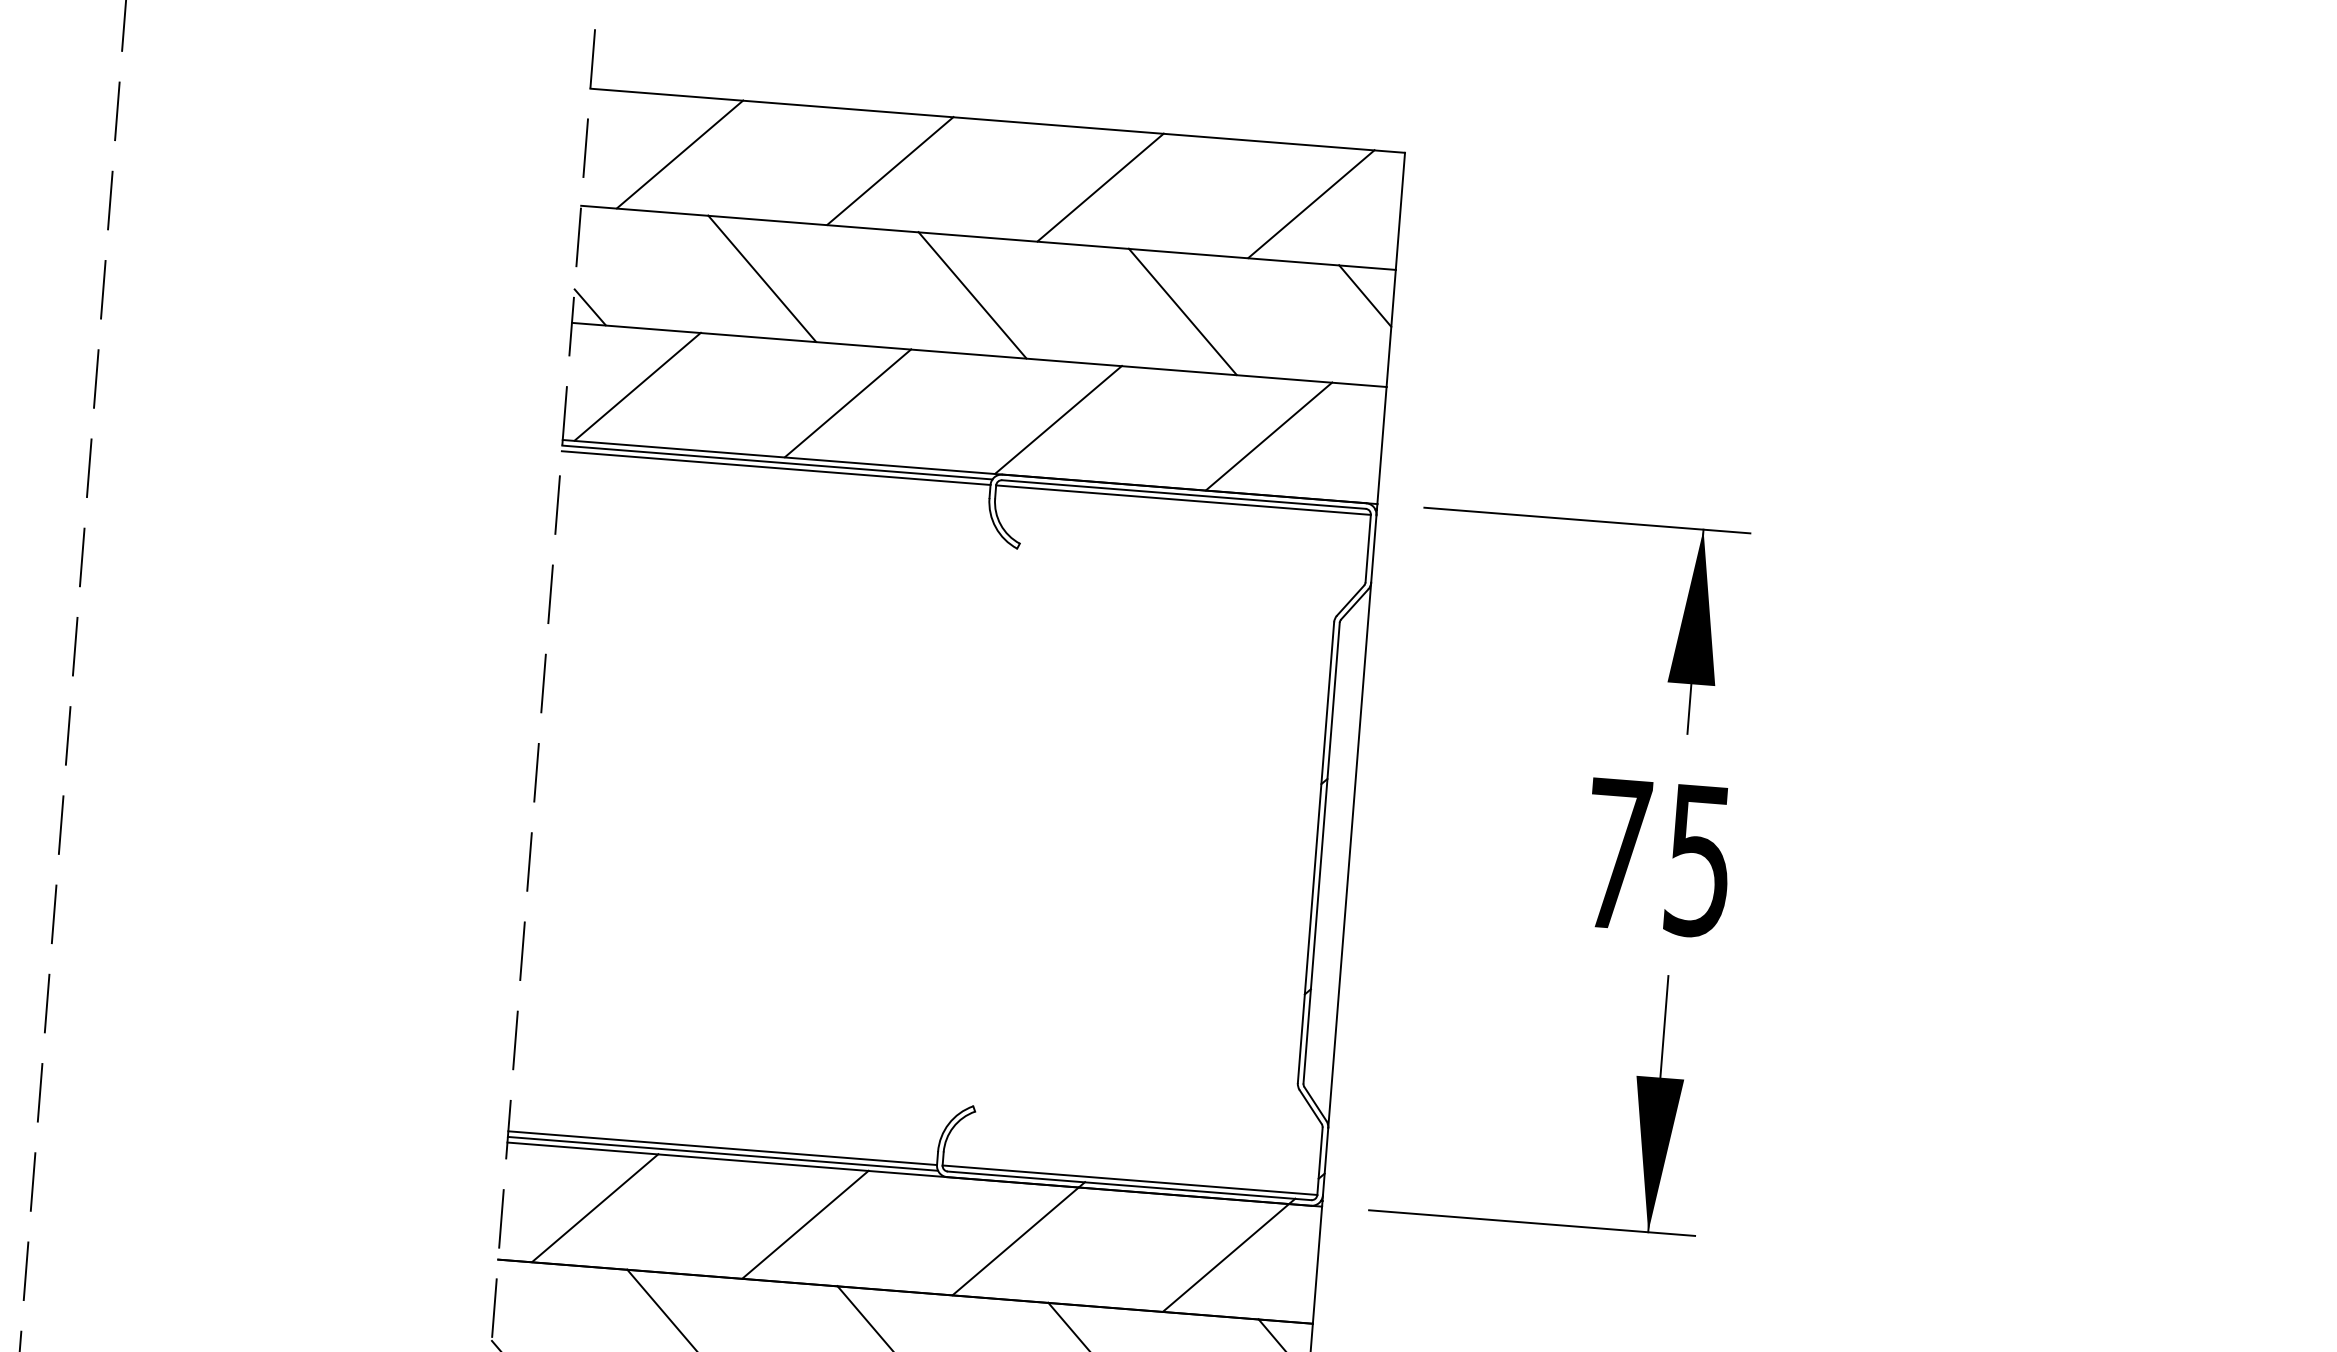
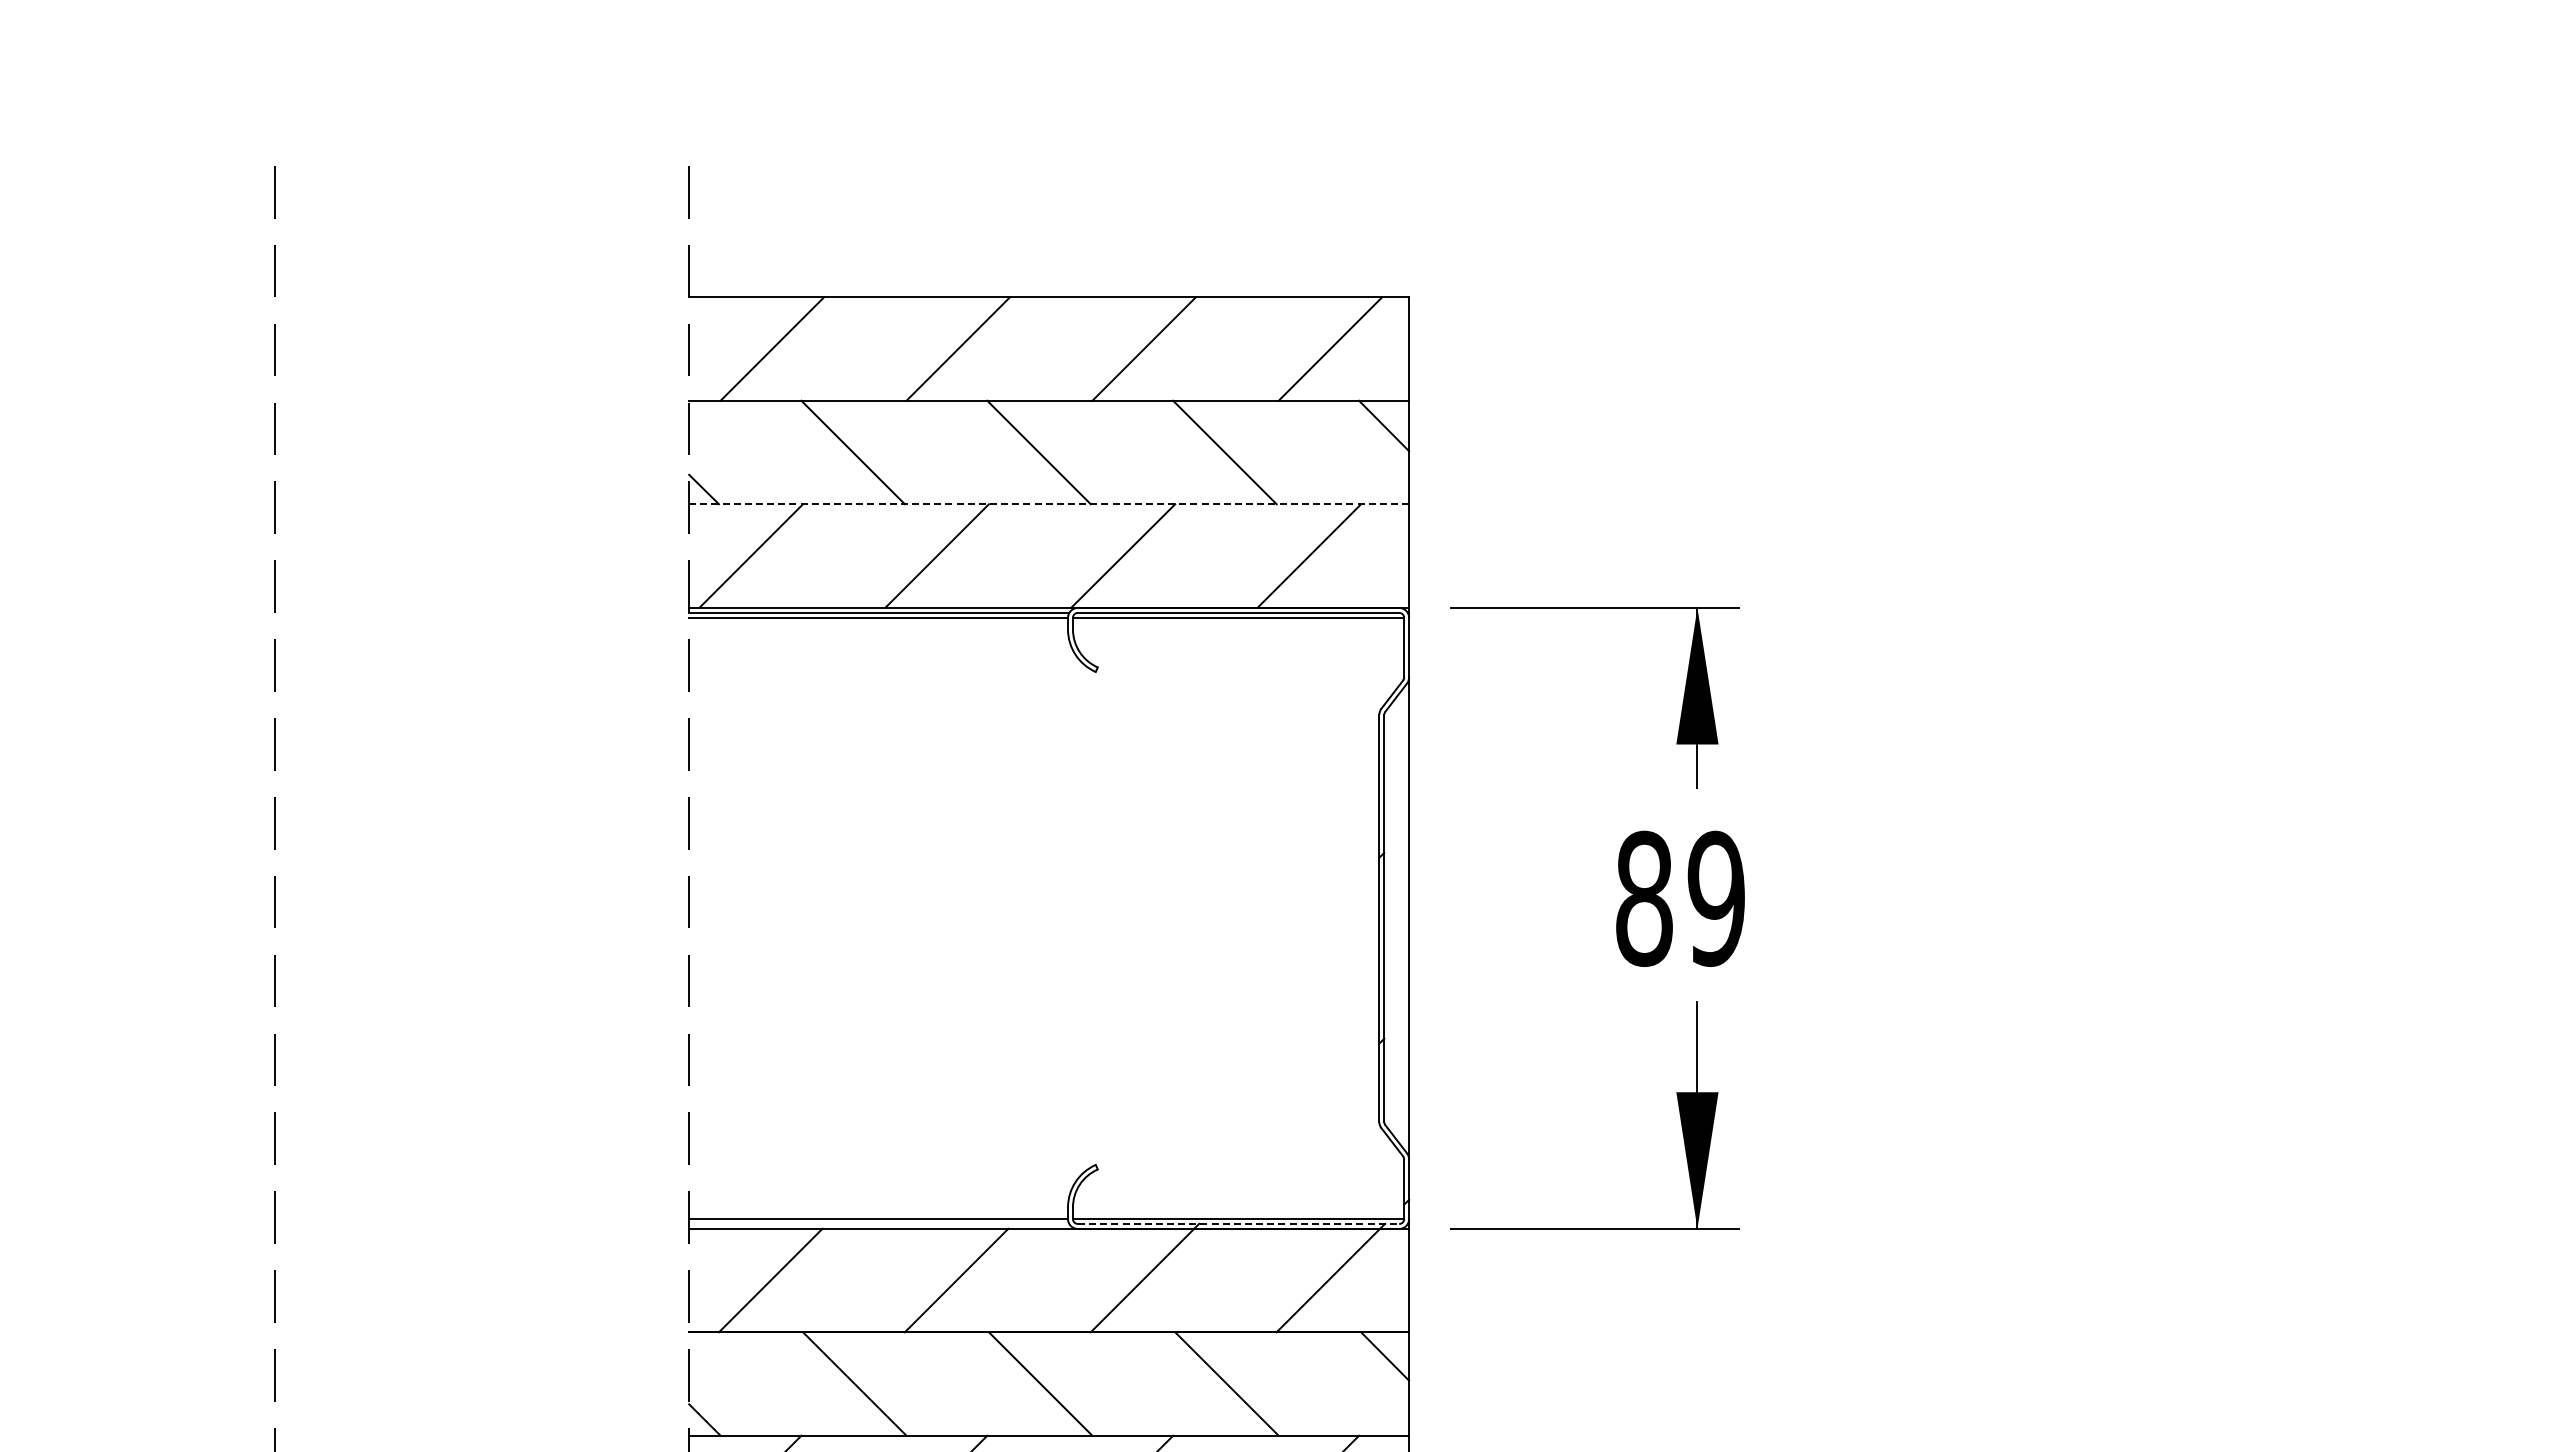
line: (978, 354) -> (1048, 504), solid -> dashed
text: (1658, 856) -> (1680, 898), 75 -> 89
line: (723, 1153) -> (879, 1223), removed
line: (1129, 1185) -> (1238, 1223), solid -> dashed

